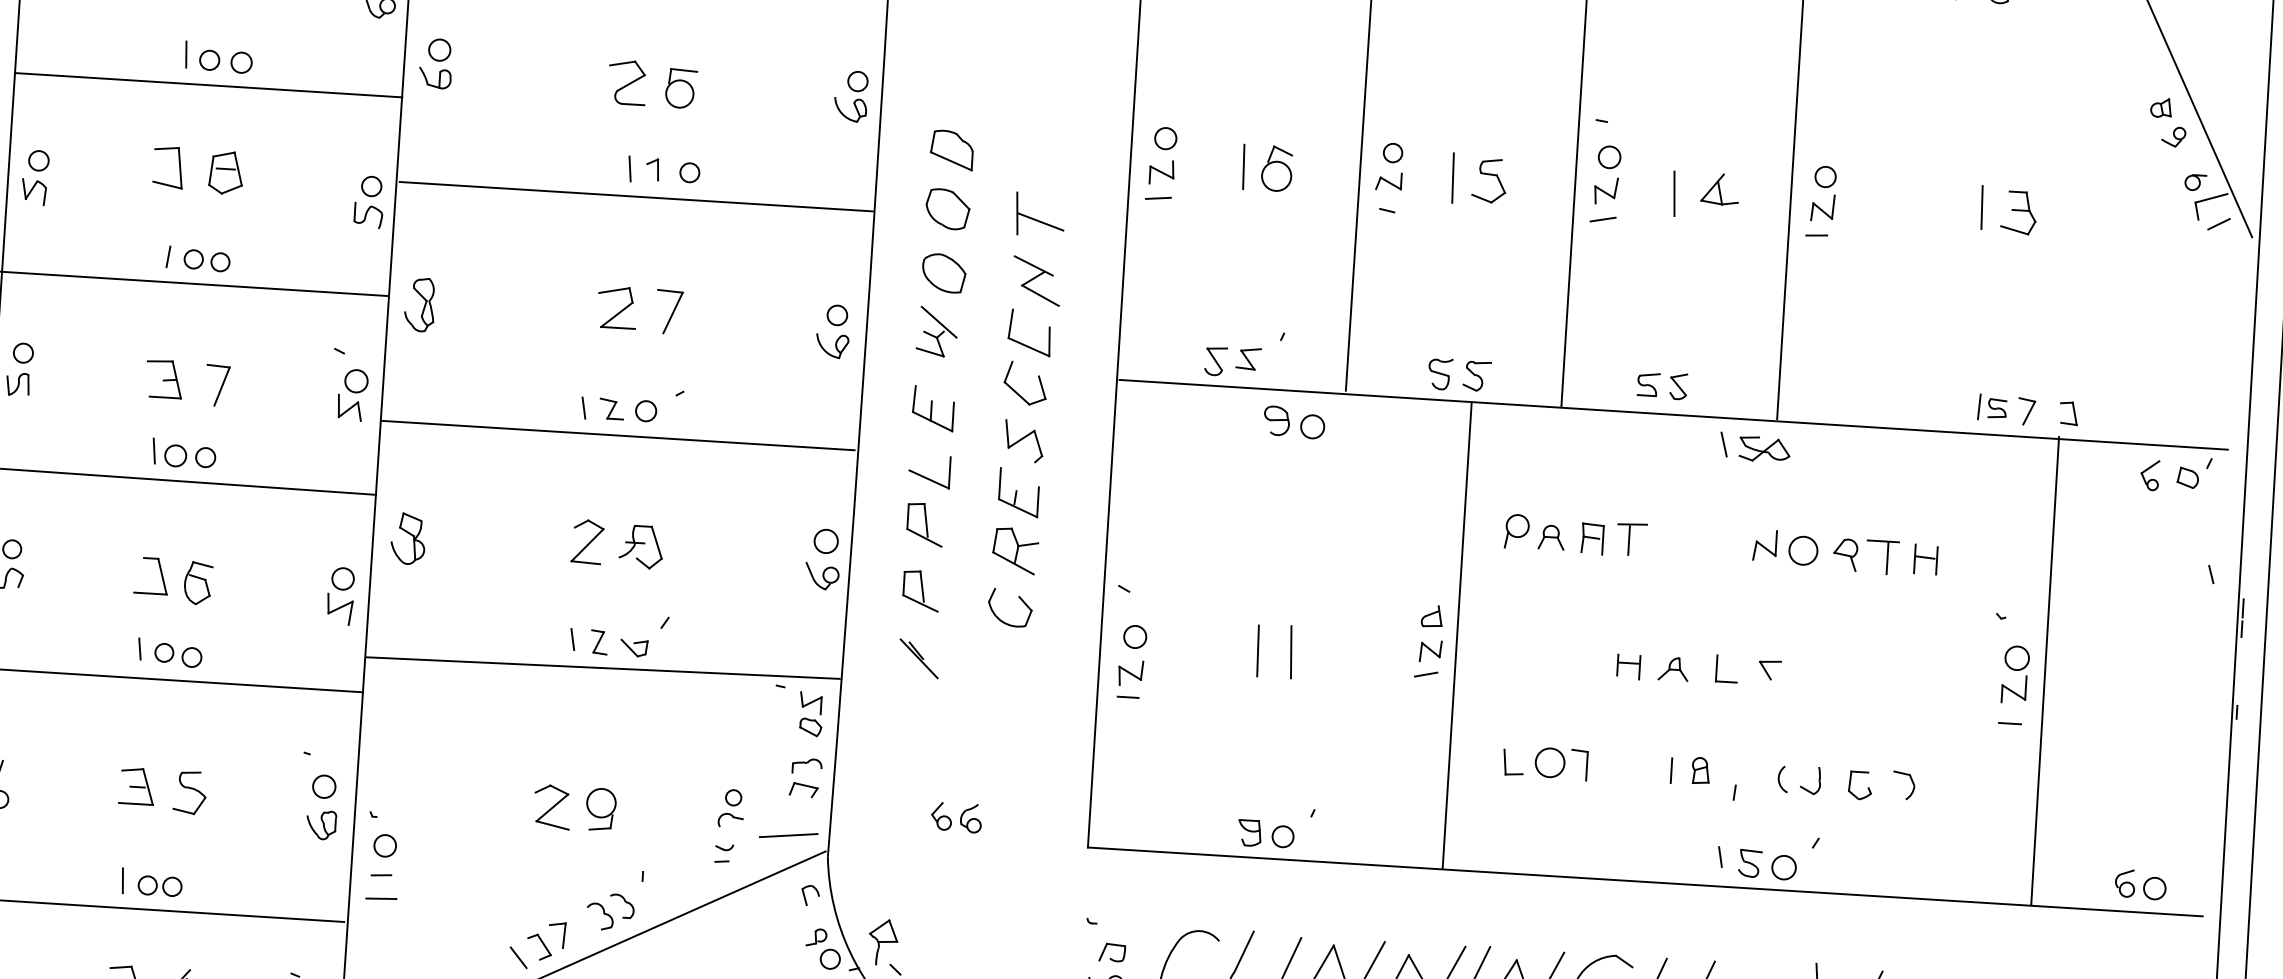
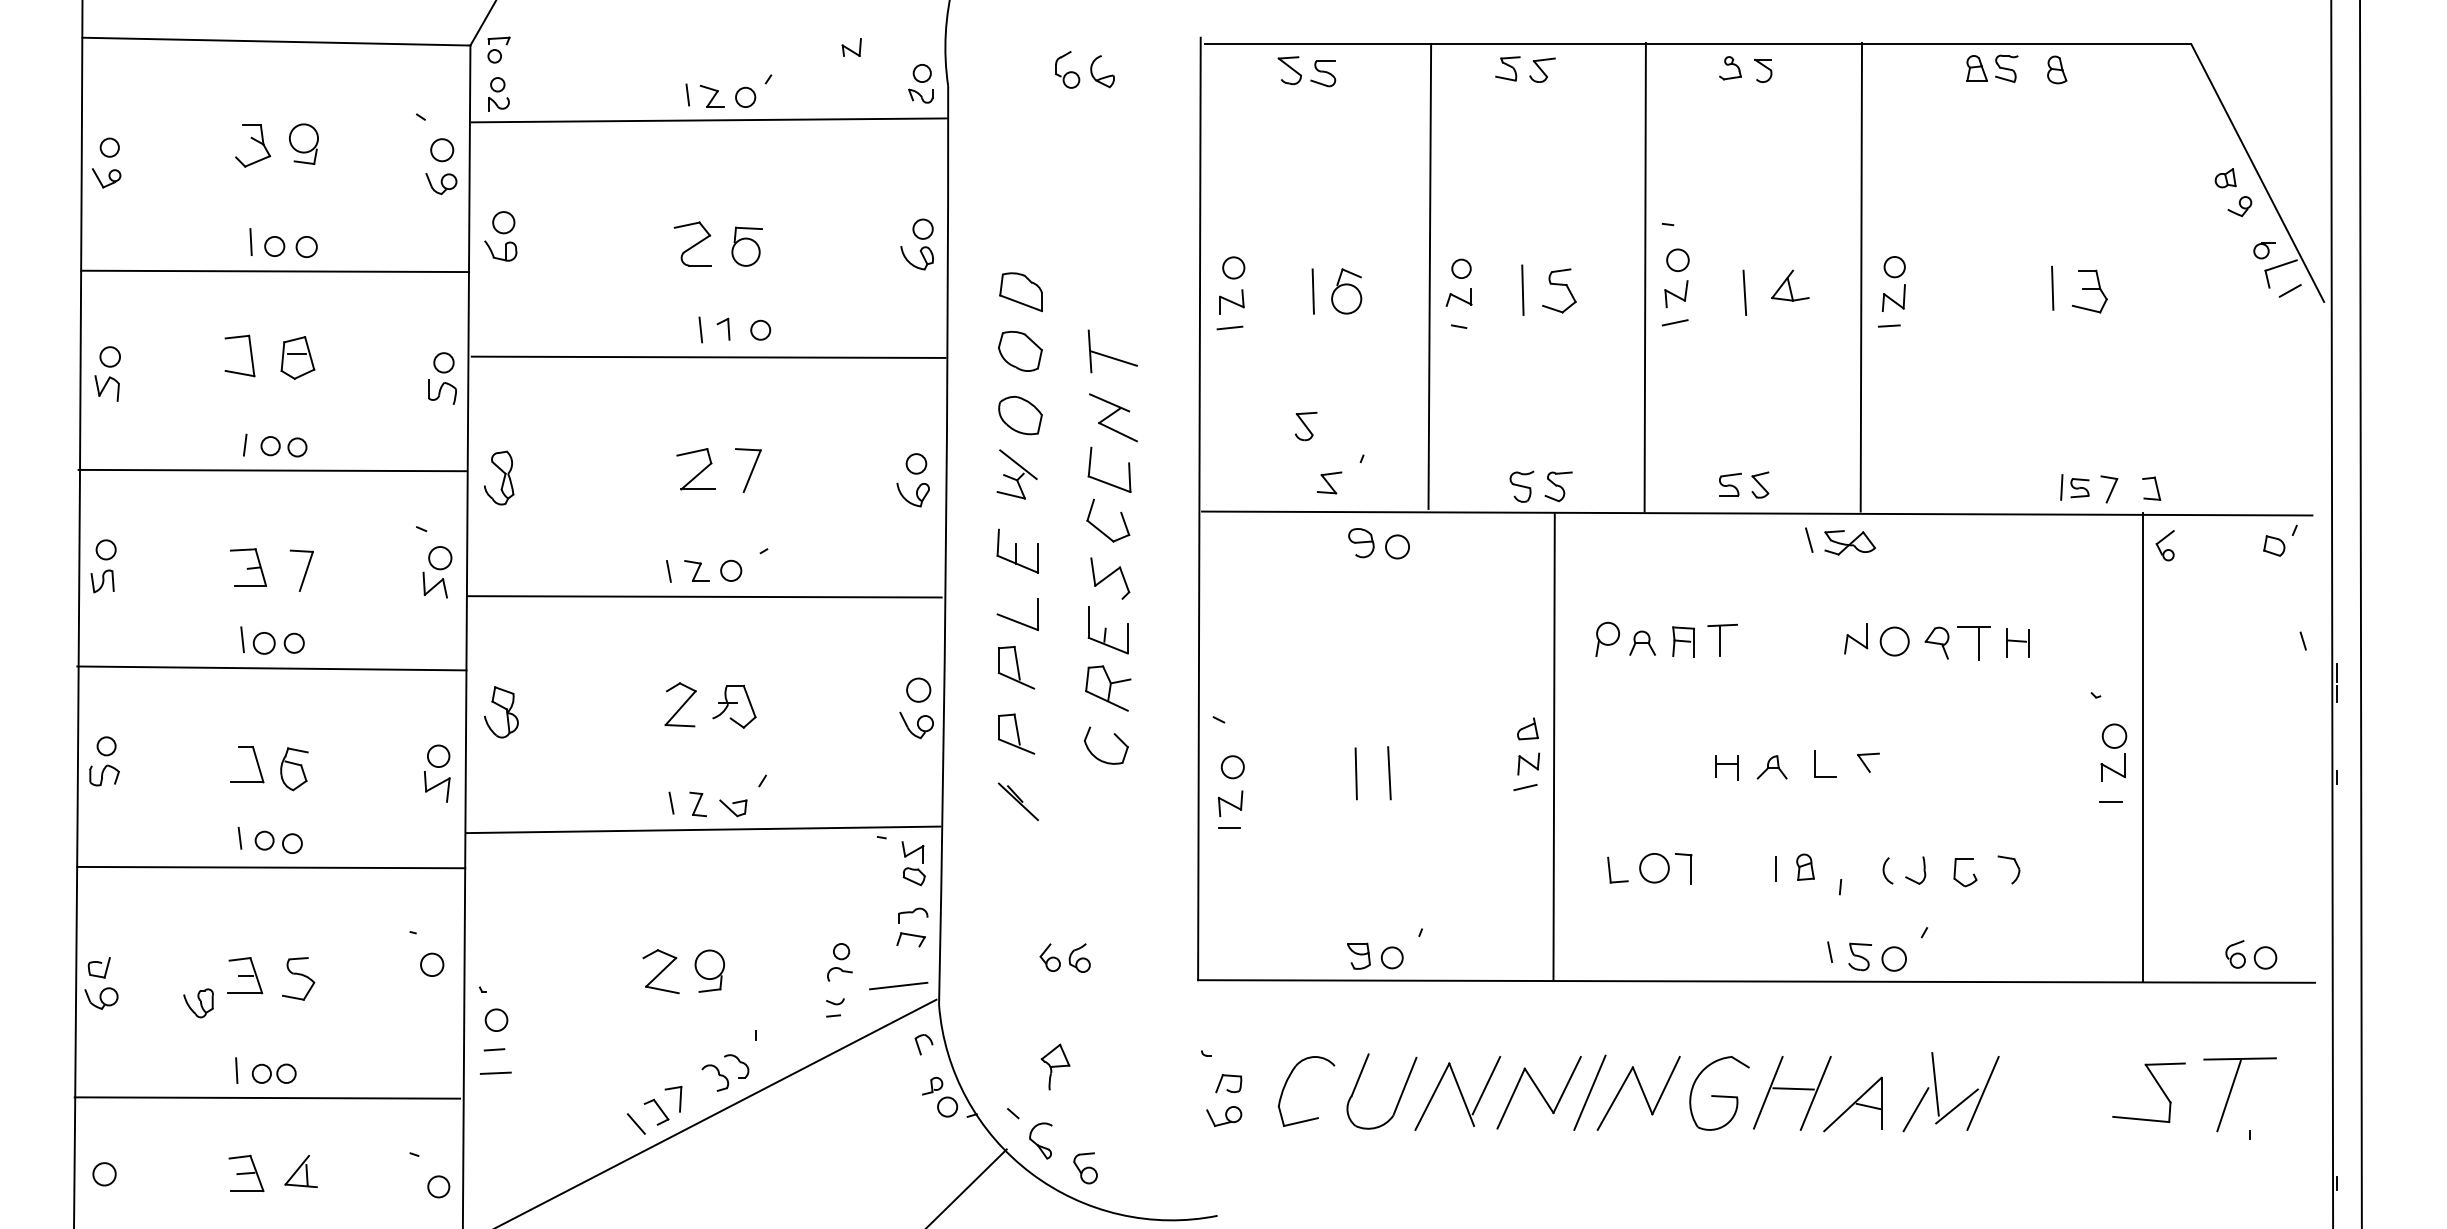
part: (1216, 361) -> (1306, 426), moved
part: (2149, 475) -> (2164, 545), moved
part: (321, 825) -> (198, 1003), moved
part: (883, 941) -> (1055, 1066), moved

